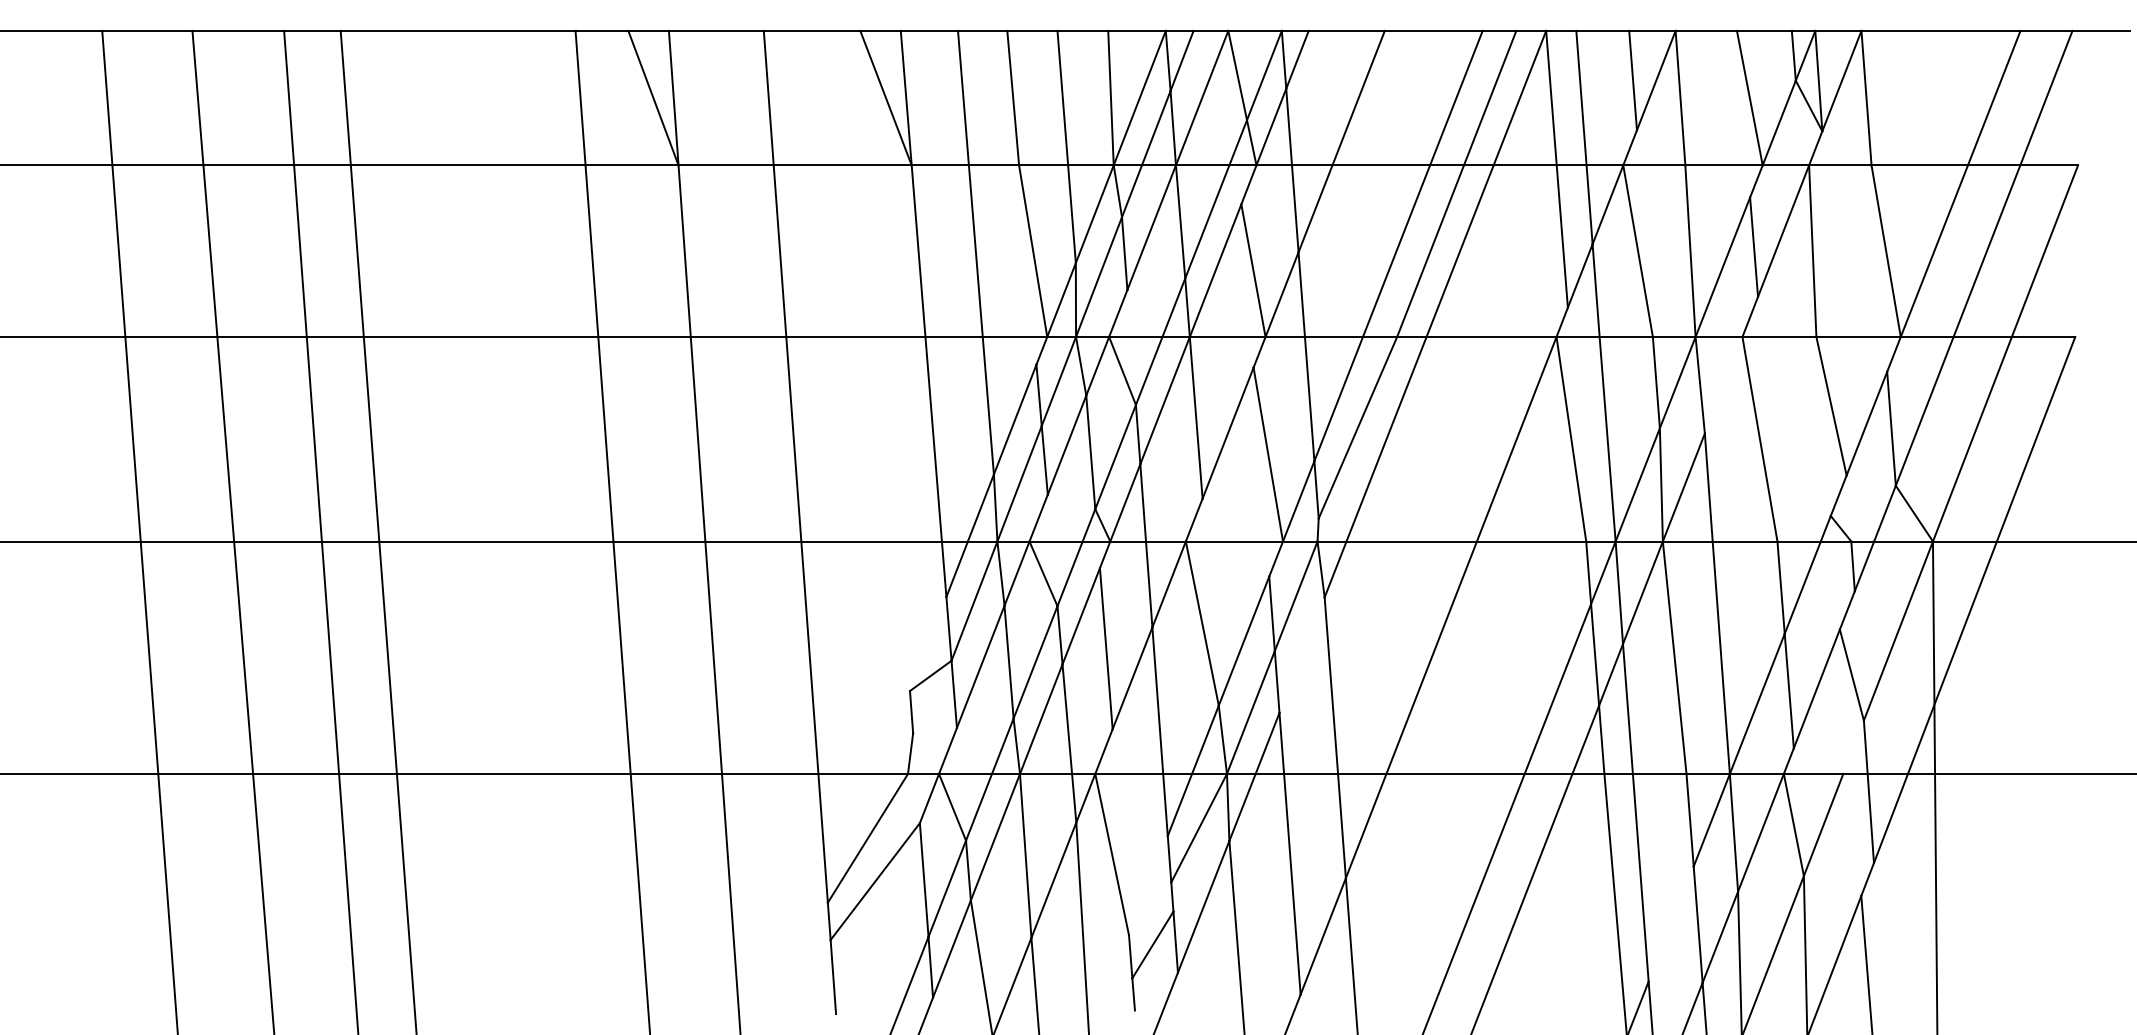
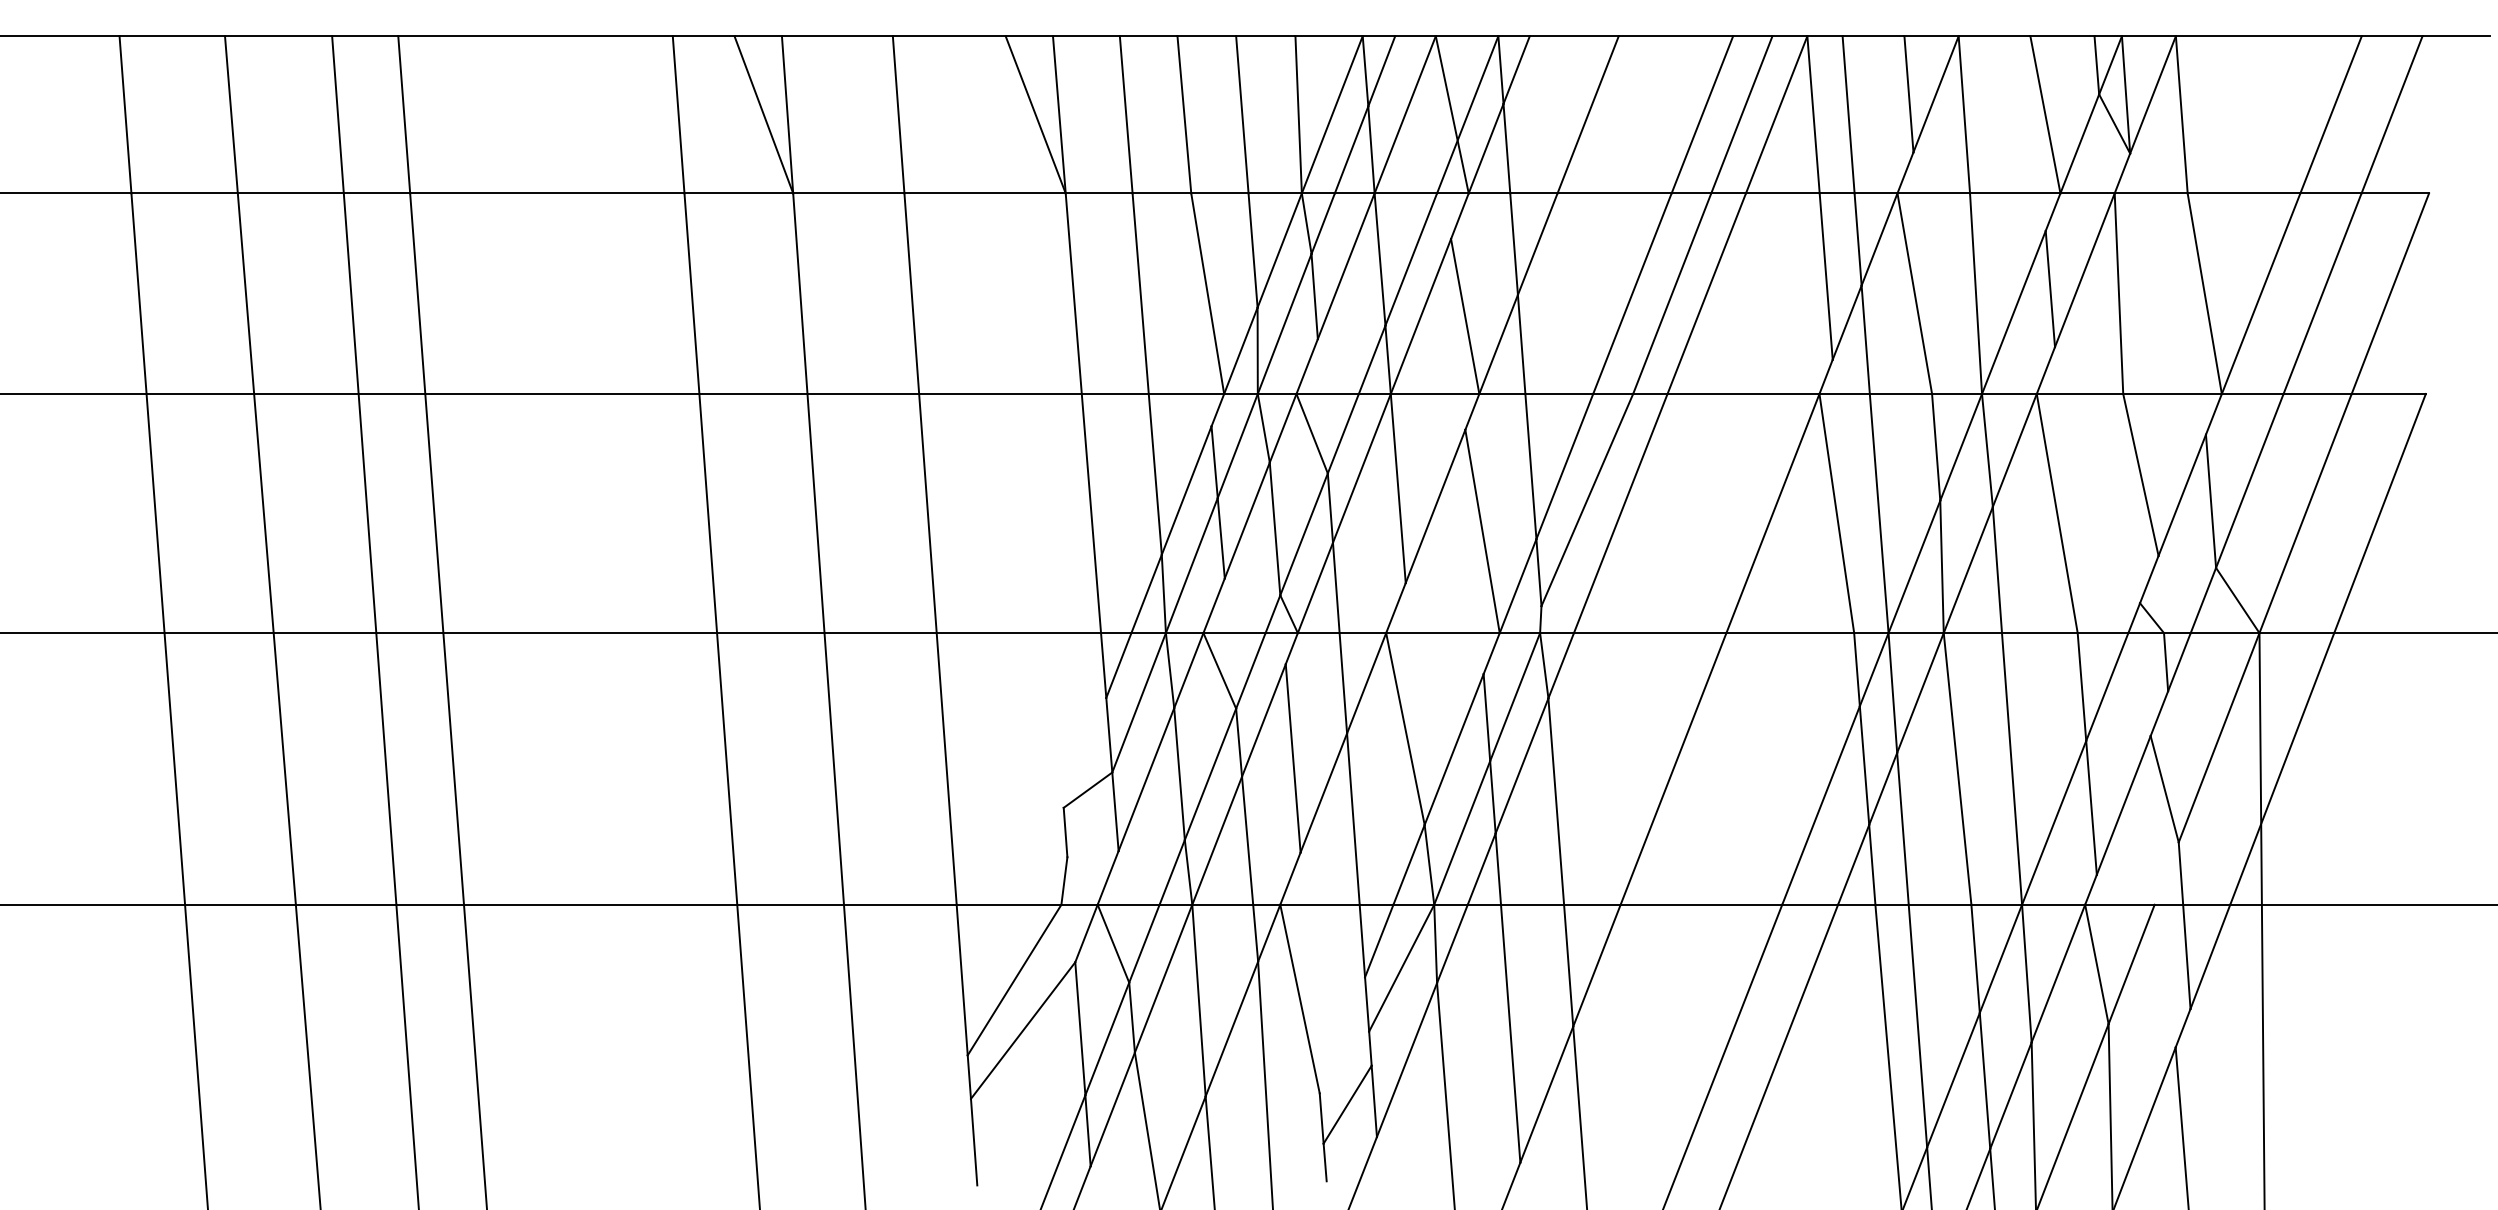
line: (1723, 385) -> (2014, 450), added
line: (1301, 654) -> (1521, 765), added
line: (1670, 923) -> (1952, 1079), added

